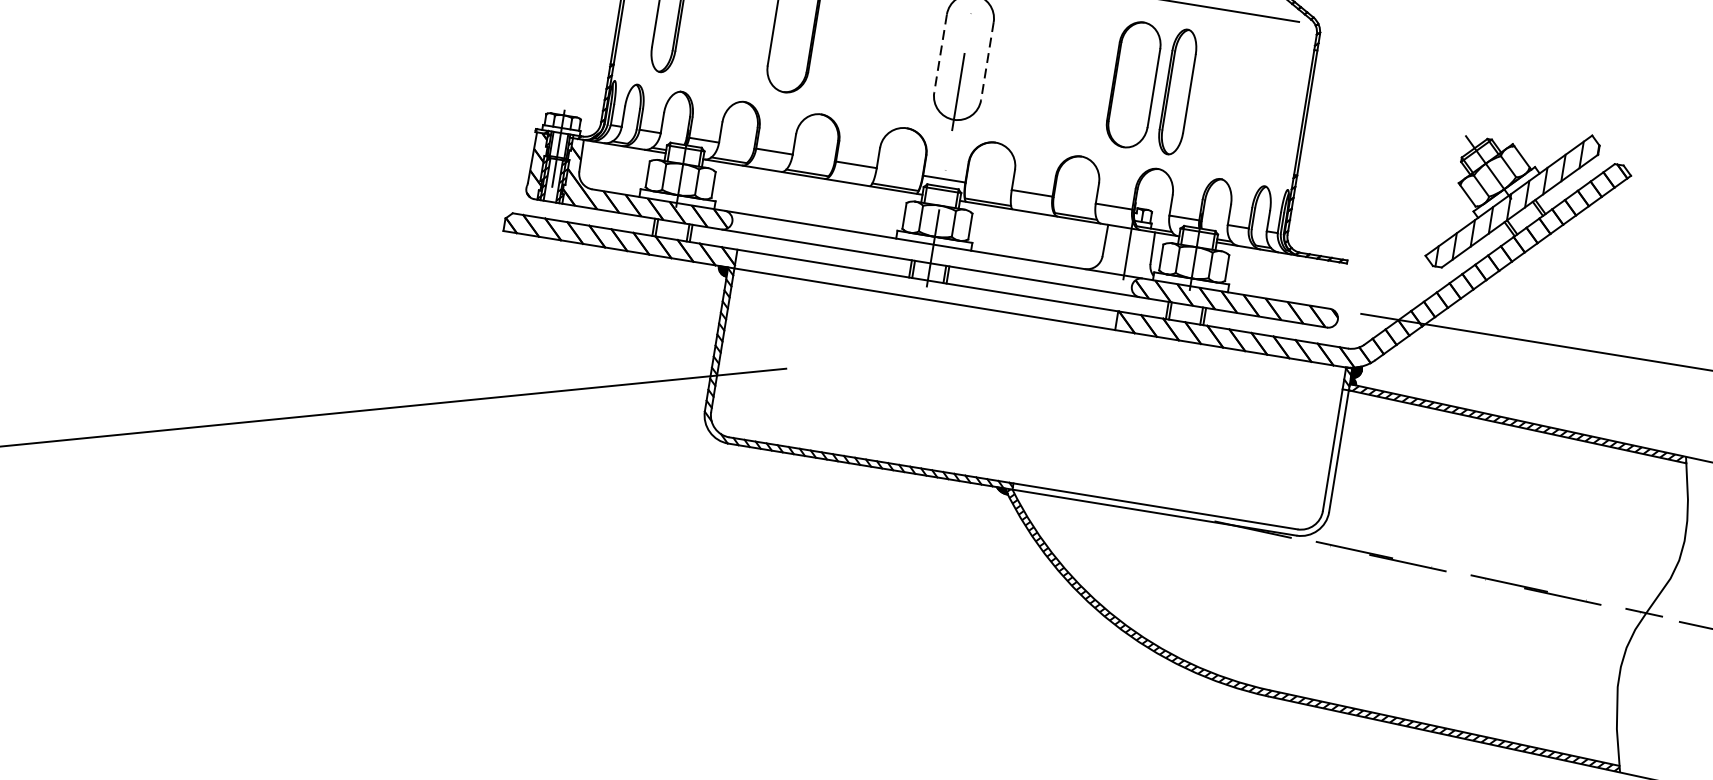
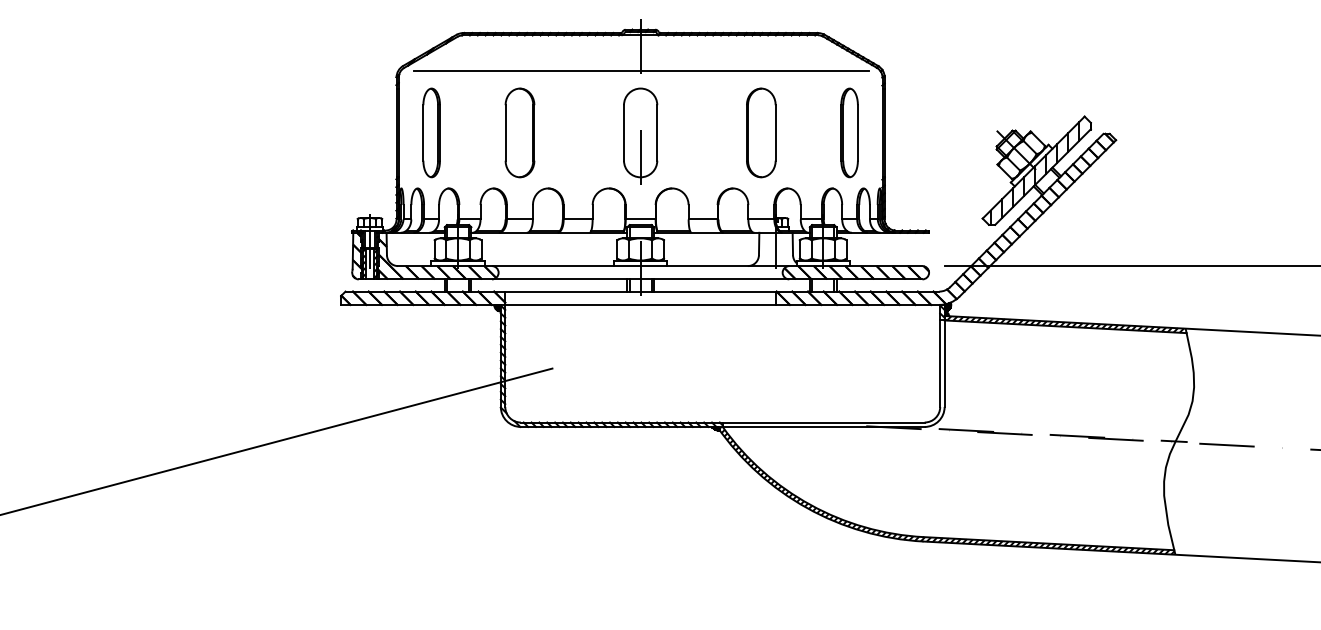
line: (941, 53) -> (624, 132), dashed -> solid
line: (987, 60) -> (657, 132), dashed -> solid
part: (1177, 91) -> (849, 132), moved

